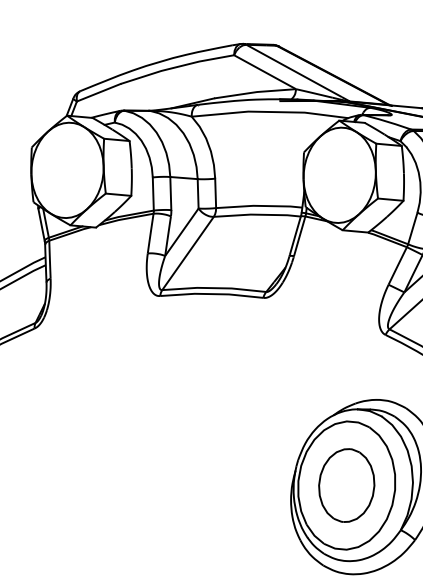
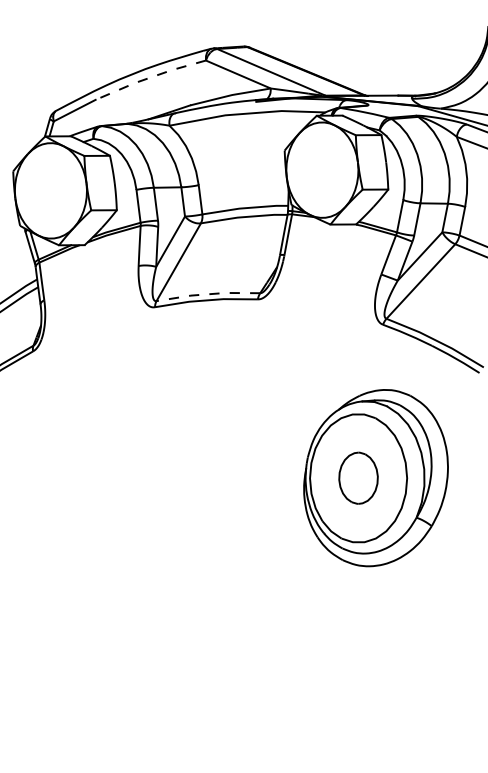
line: (176, 66) -> (149, 77), solid -> dashed
line: (213, 288) -> (207, 294), solid -> dashed
part: (346, 484) -> (358, 477), size x0.7

